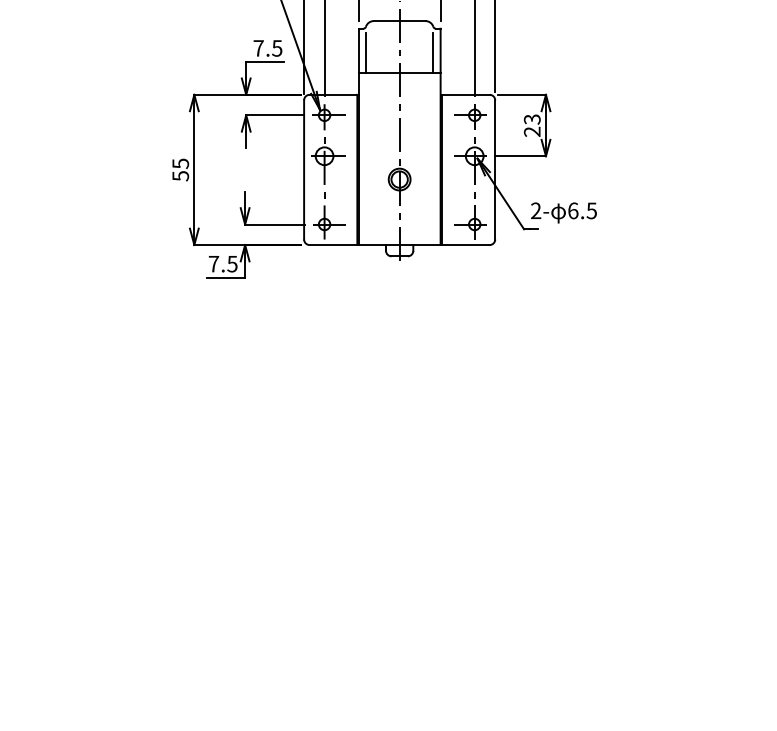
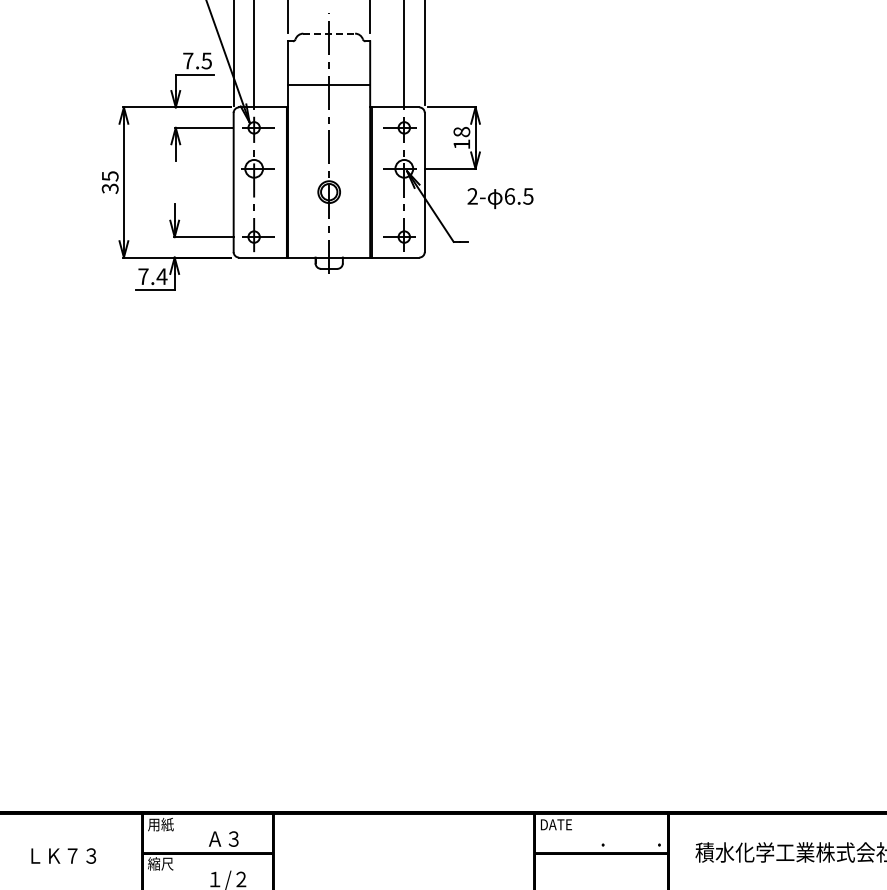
line: (399, 20) -> (329, 33), solid -> dashed
line: (365, 52) -> (295, 65), removed
line: (432, 52) -> (362, 65), removed
text: (531, 124) -> (461, 137), 23 -> 18
text: (179, 175) -> (109, 188), 55 -> 35
text: (563, 212) -> (500, 198), moved
text: (231, 263) -> (161, 276), 7.5 -> 7.4

